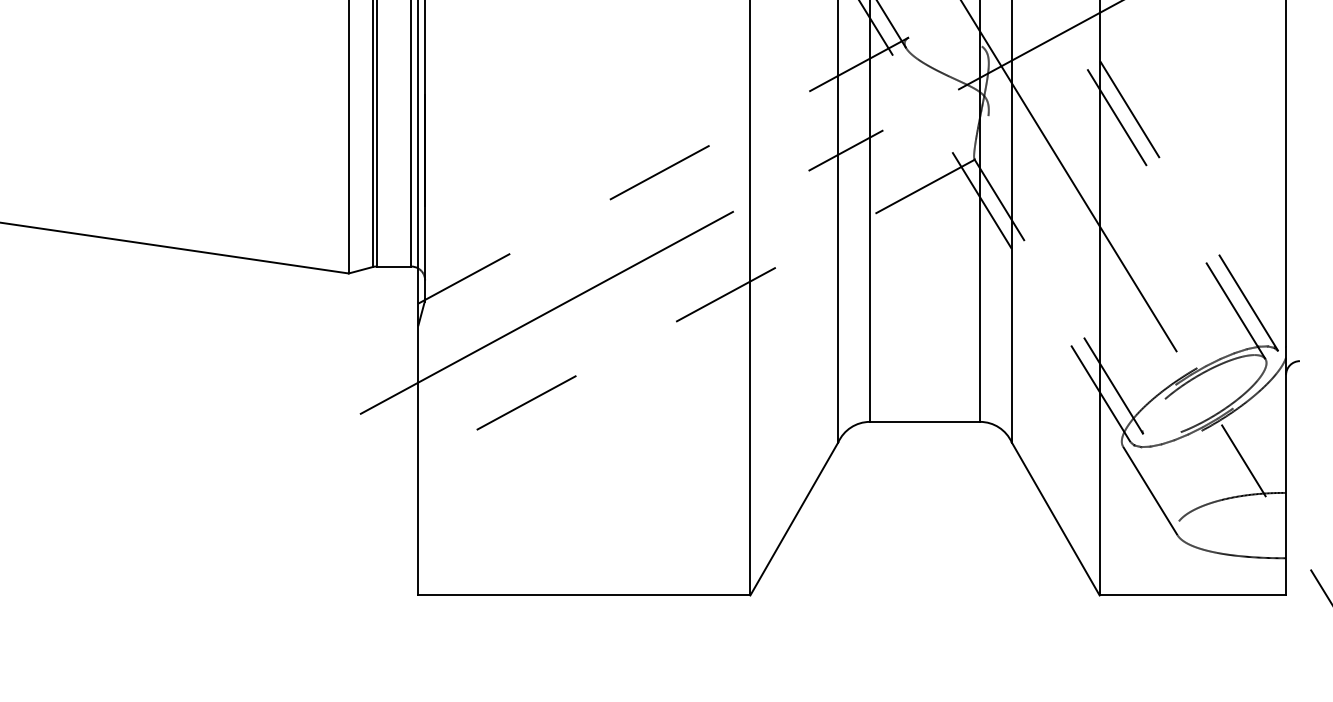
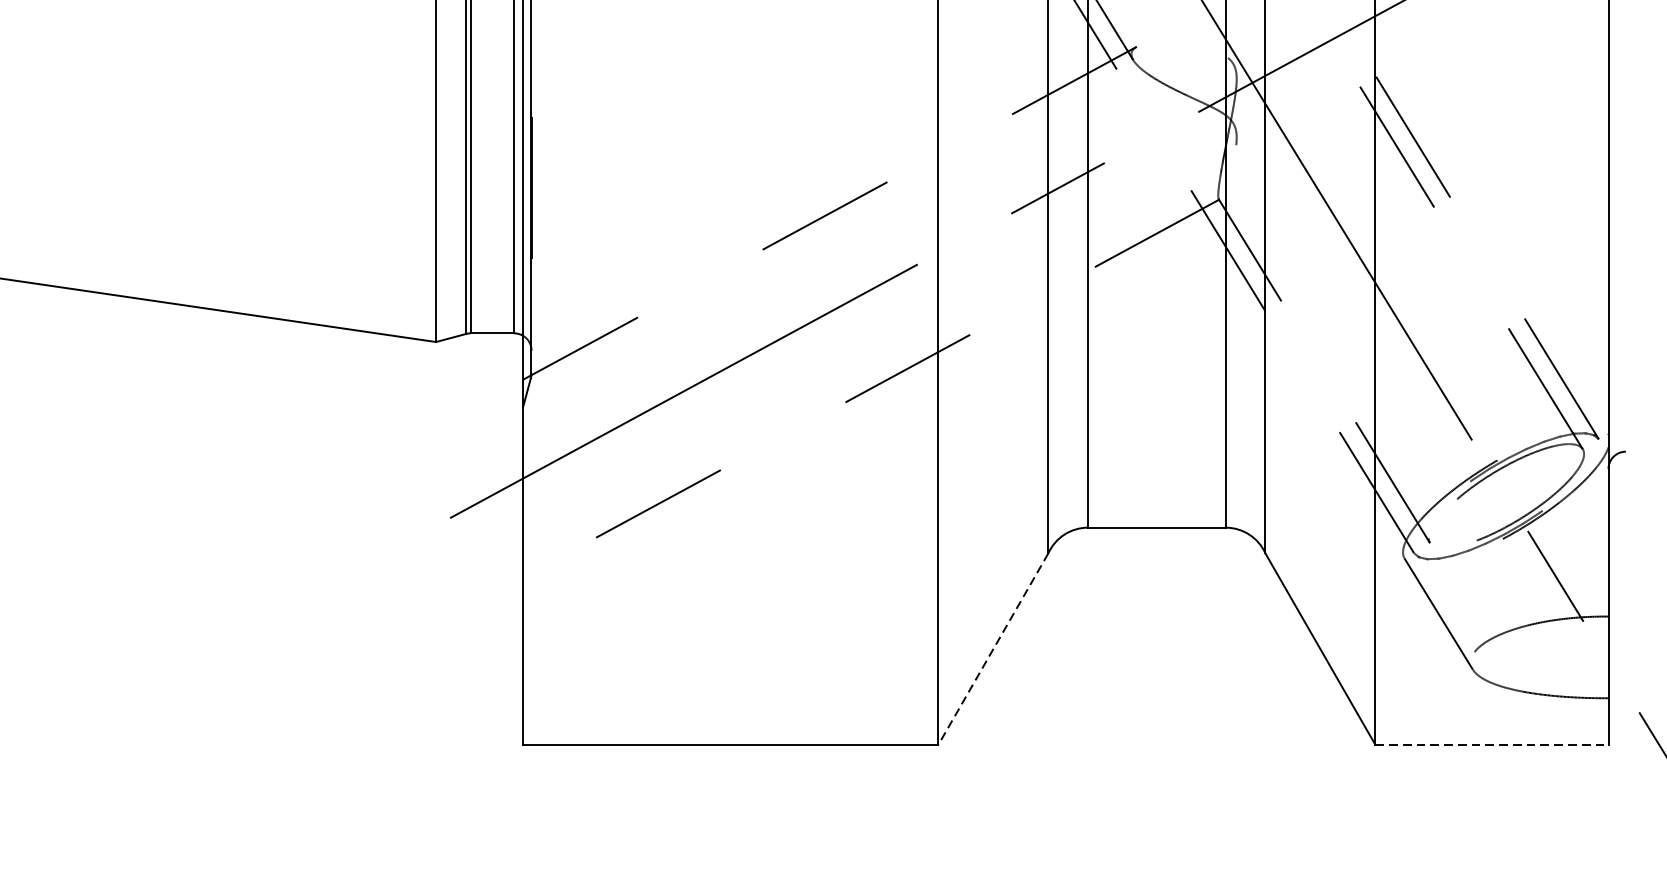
line: (794, 519) -> (993, 649), solid -> dashed
line: (1193, 595) -> (1492, 744), solid -> dashed

